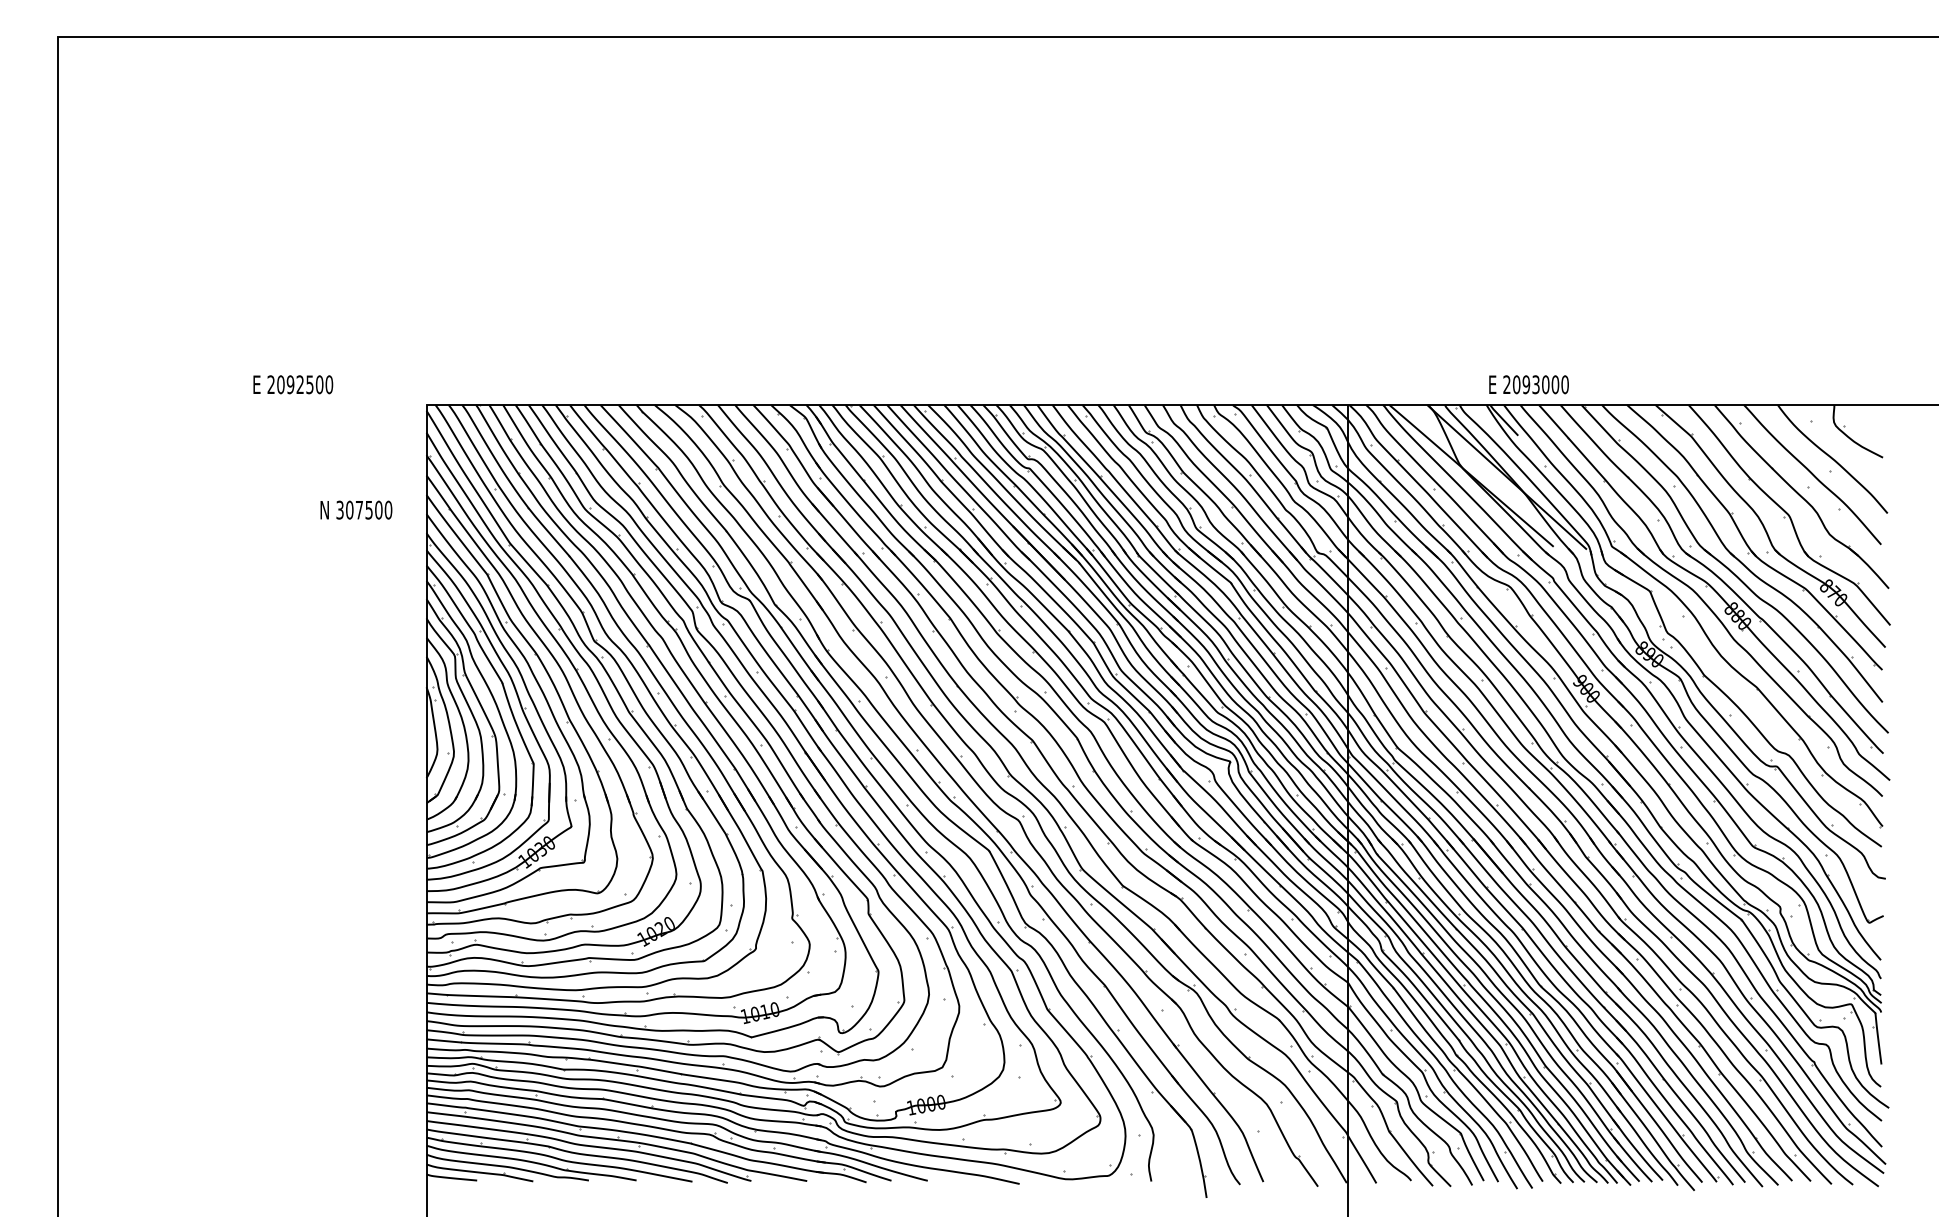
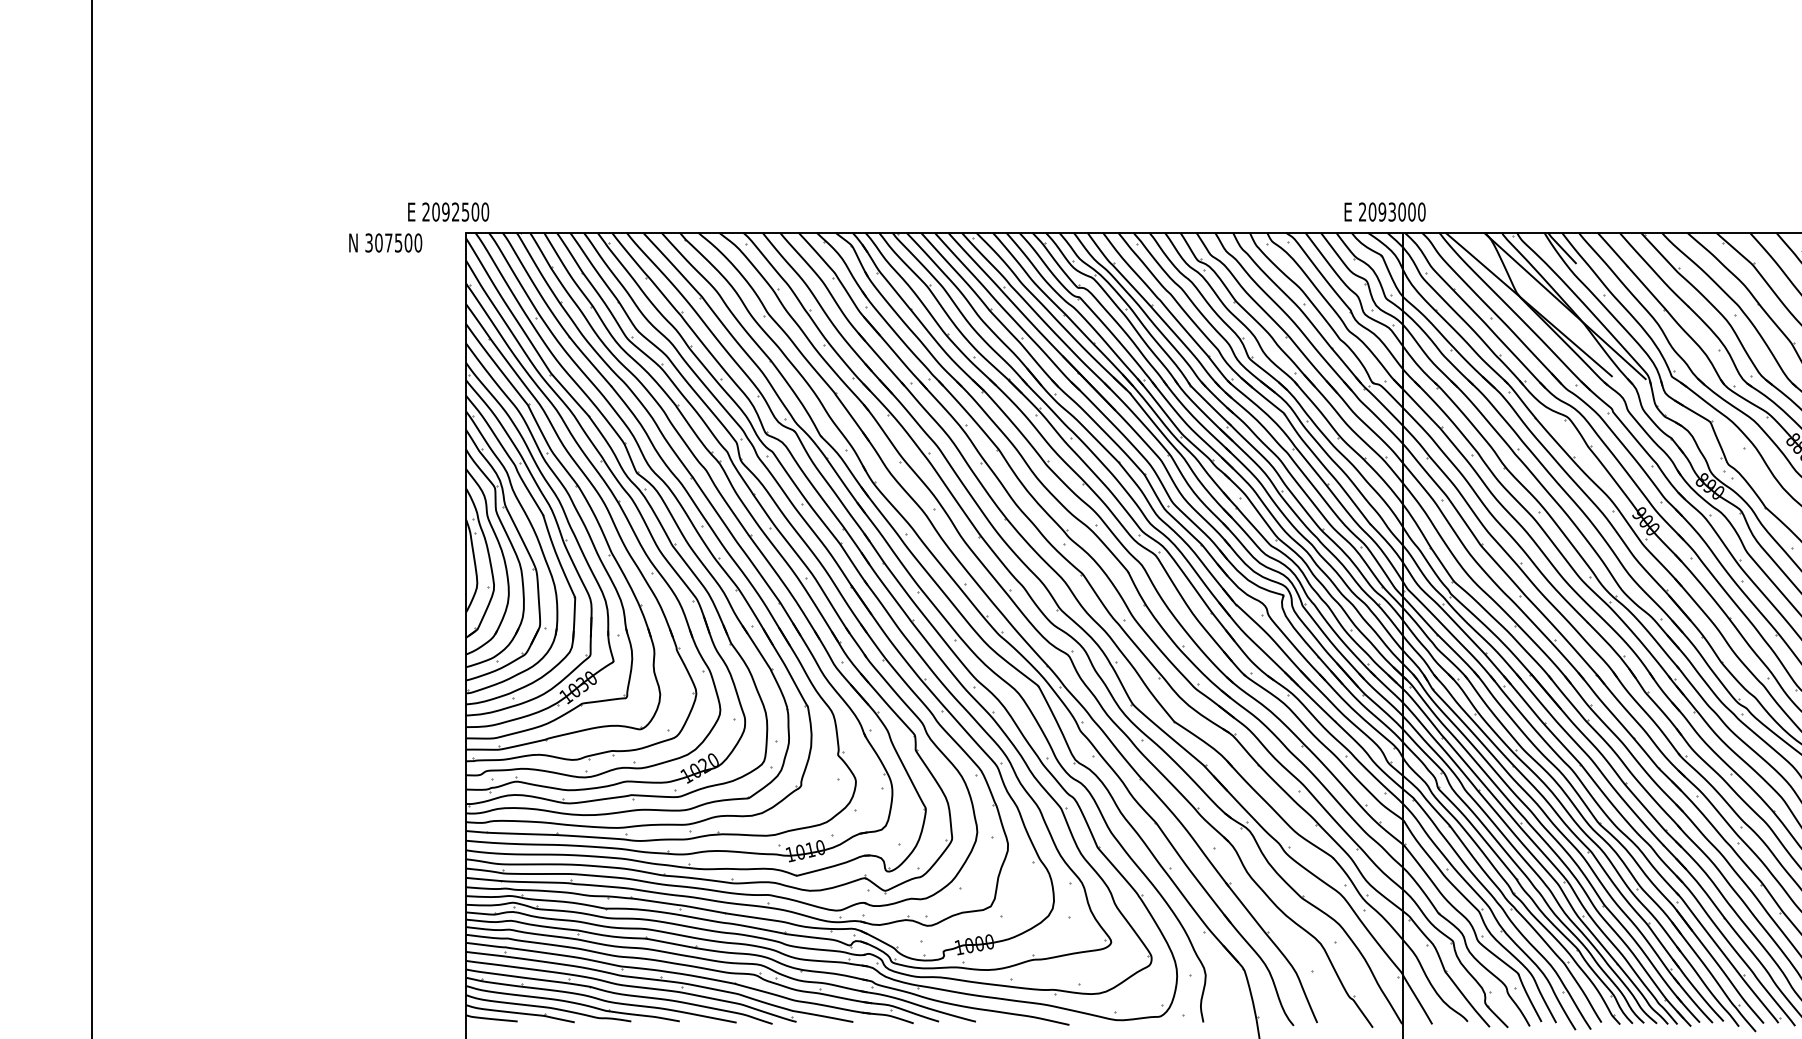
text: (293, 384) -> (448, 211), moved
text: (1528, 384) -> (1384, 211), moved
text: (356, 509) -> (385, 242), moved

